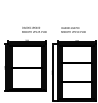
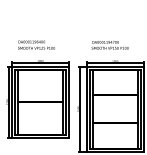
text: (34, 29) -> (36, 44), moved

